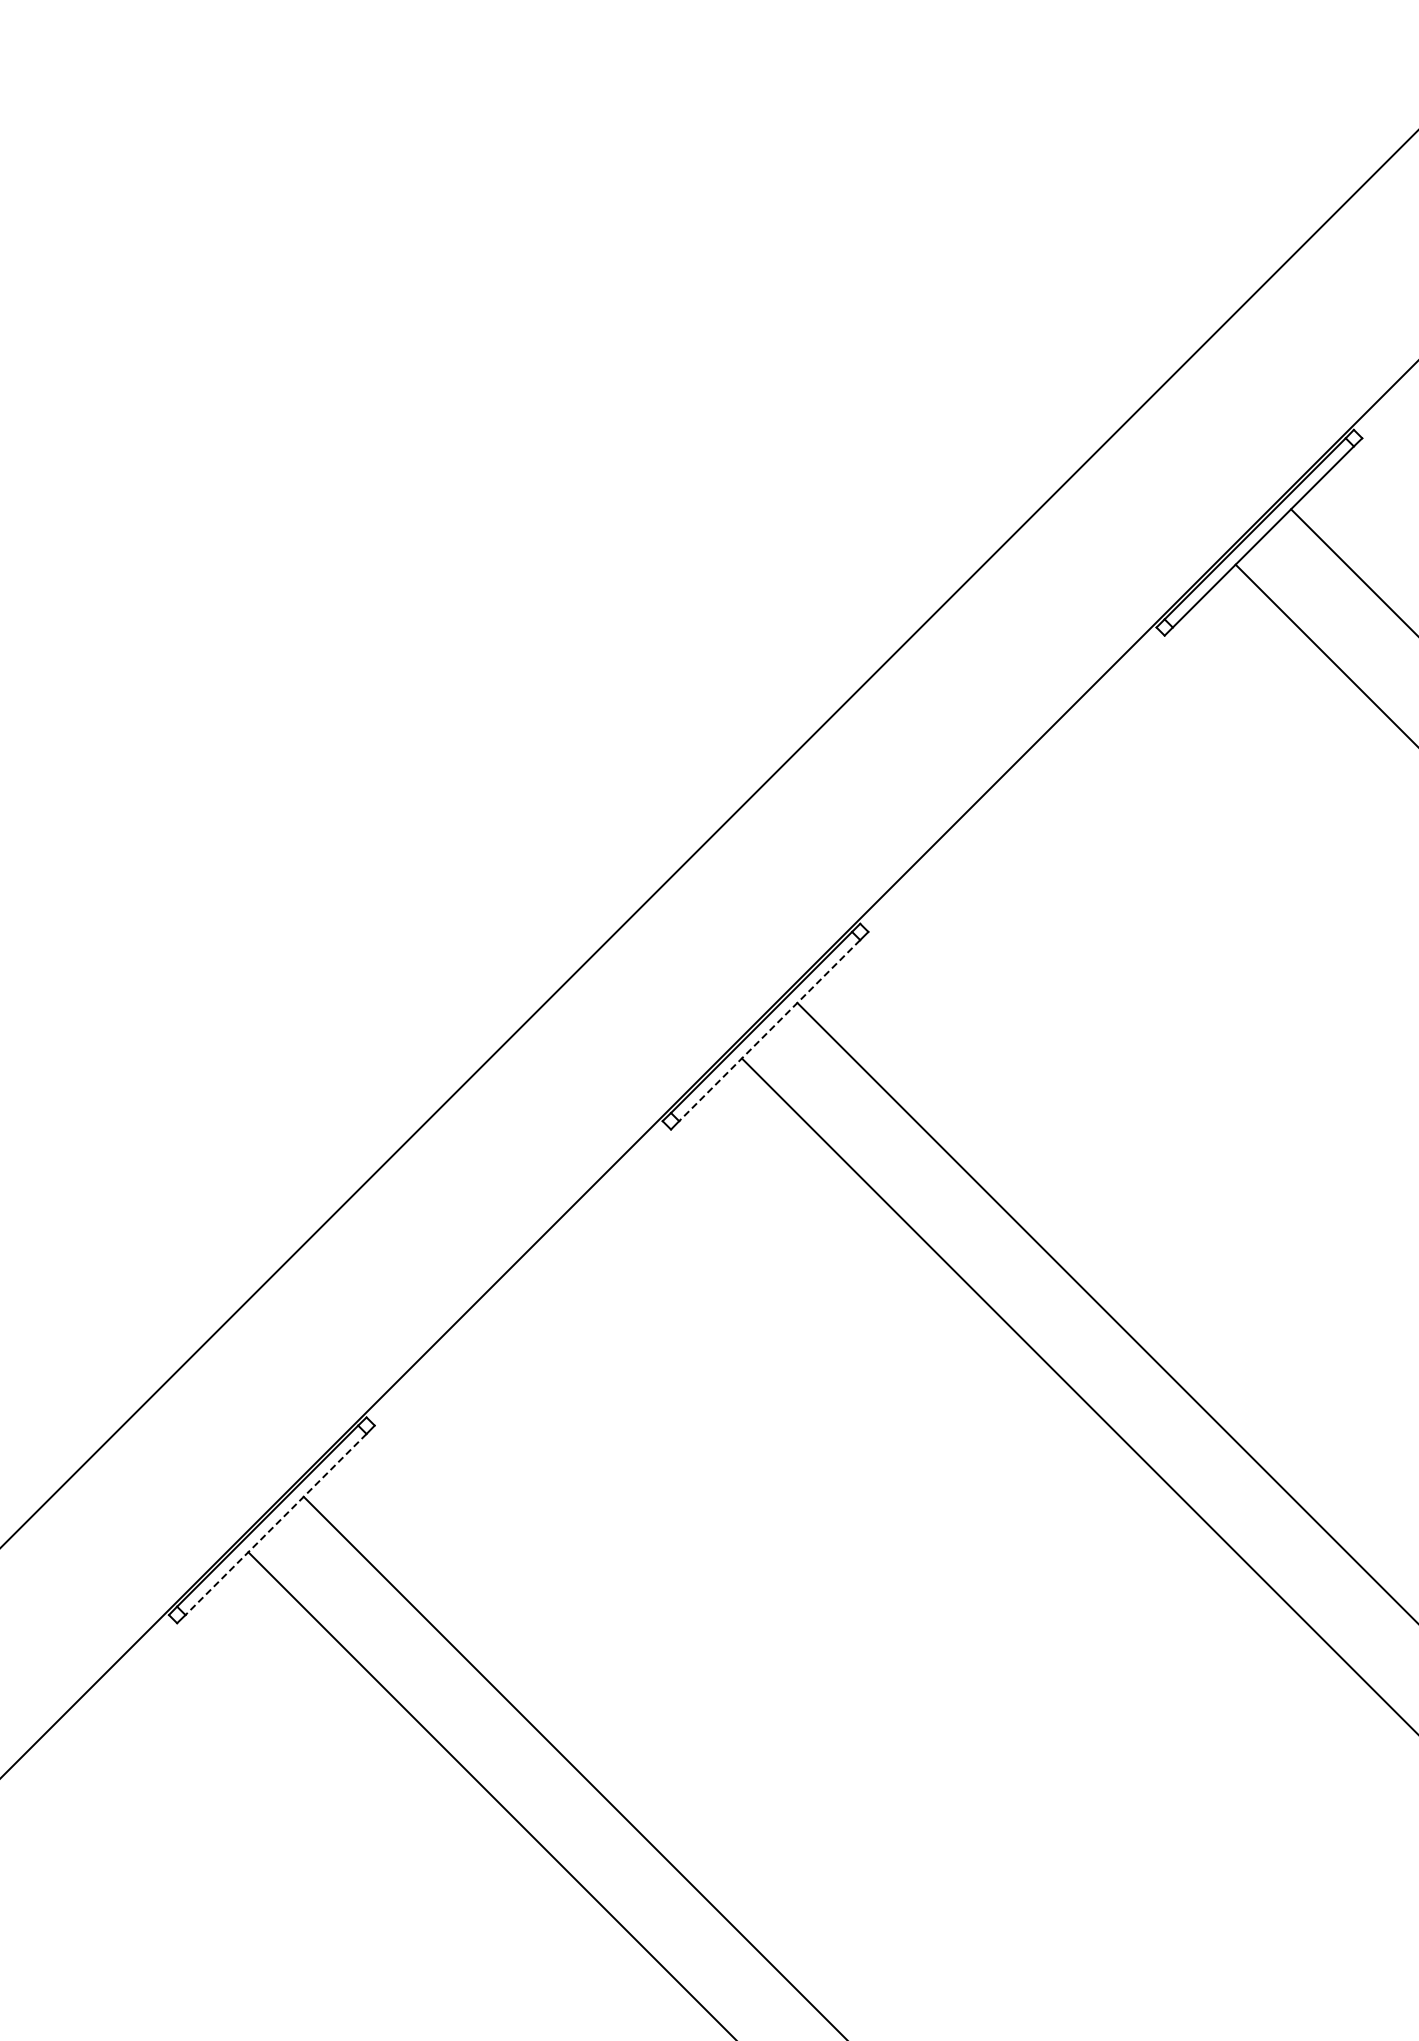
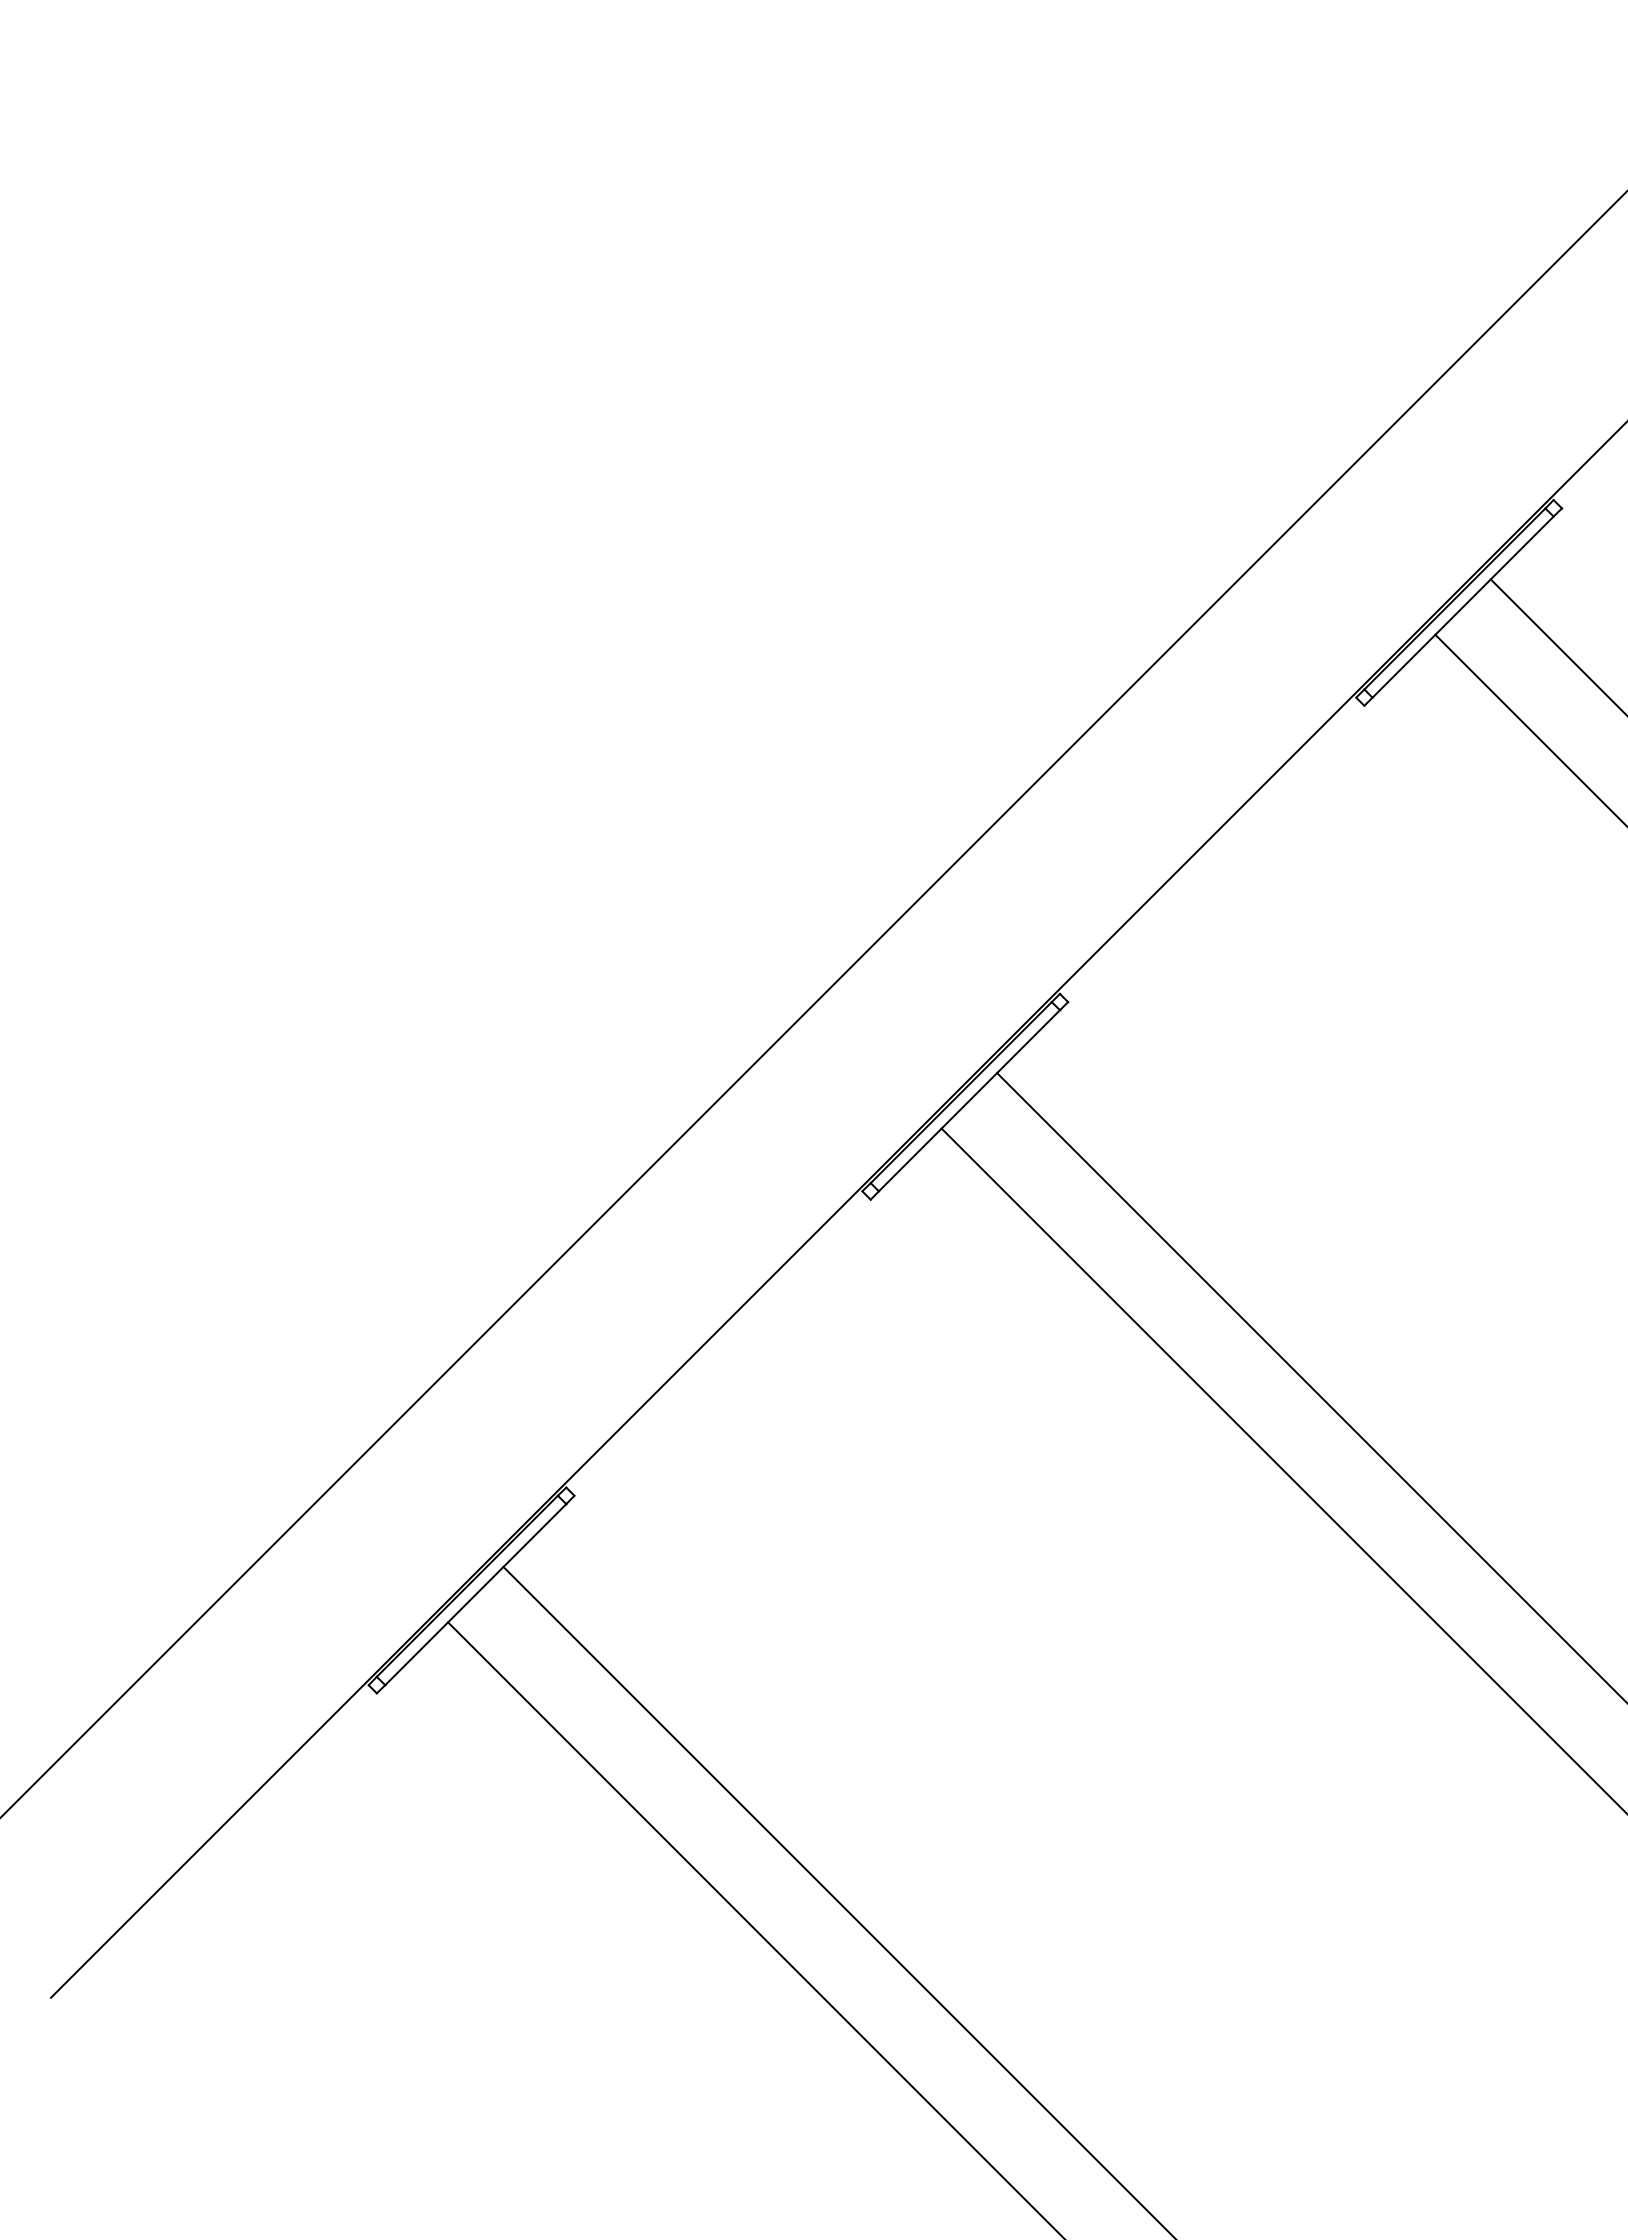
line: (769, 1031) -> (969, 1101), dashed -> solid
line: (275, 1525) -> (475, 1595), dashed -> solid

